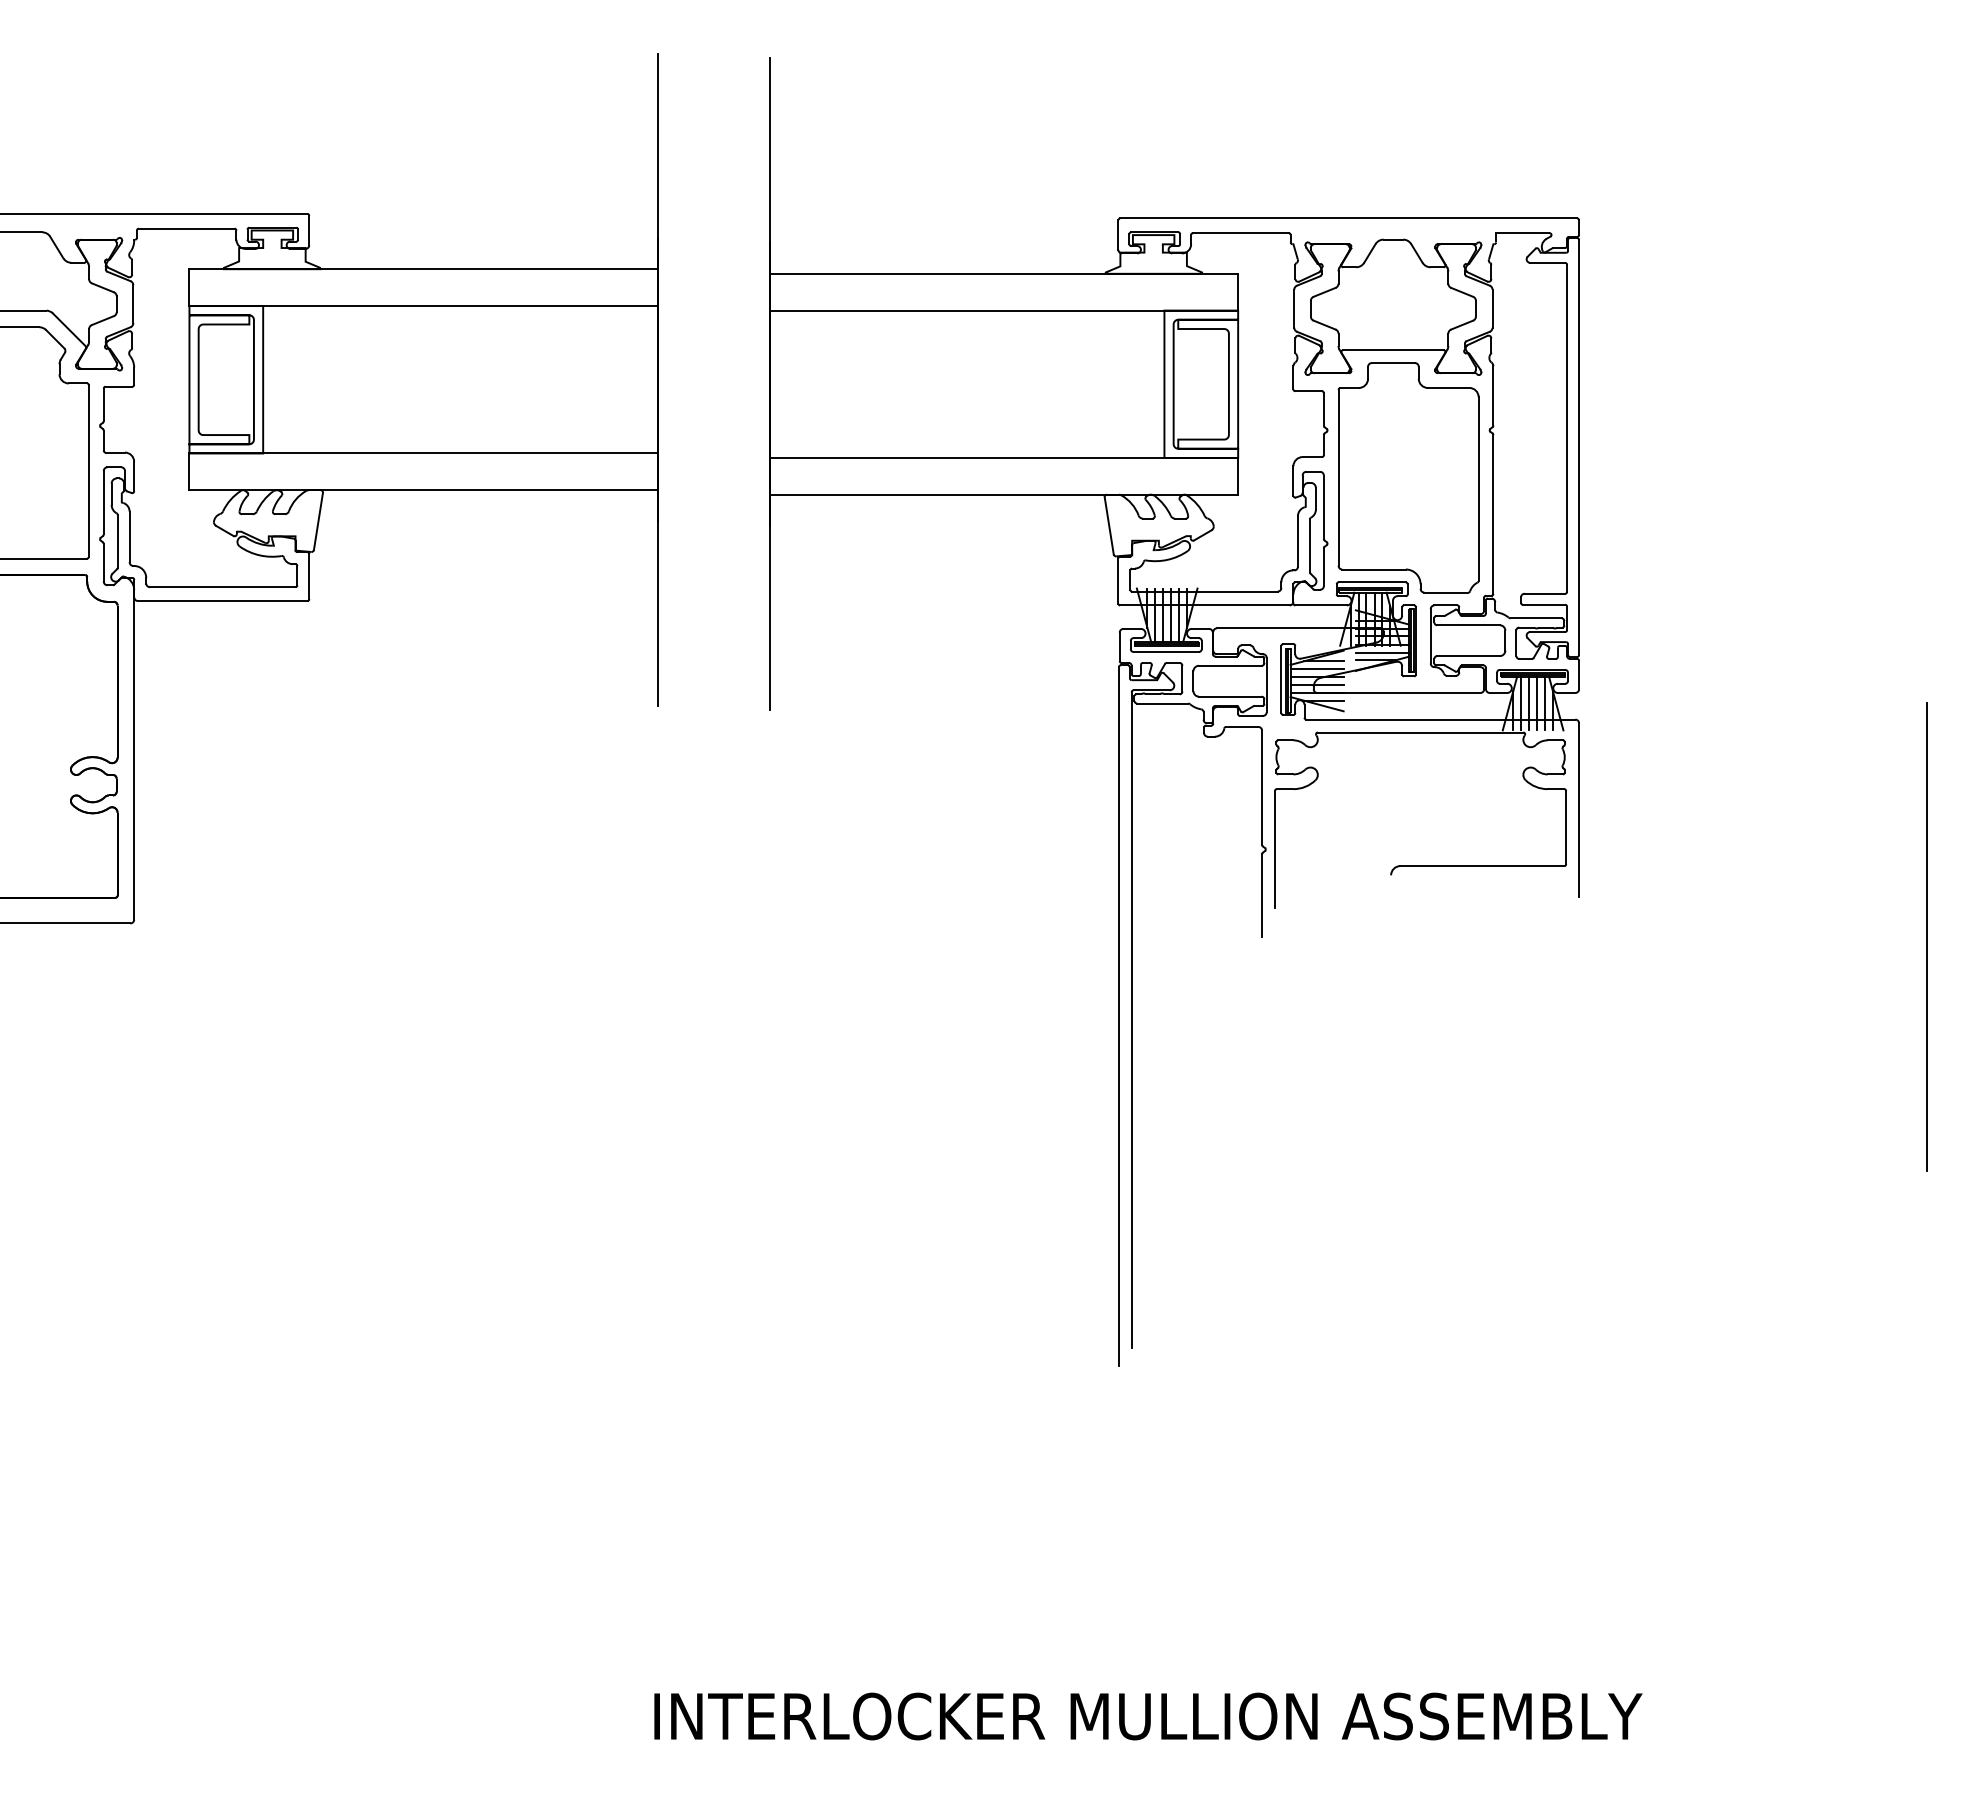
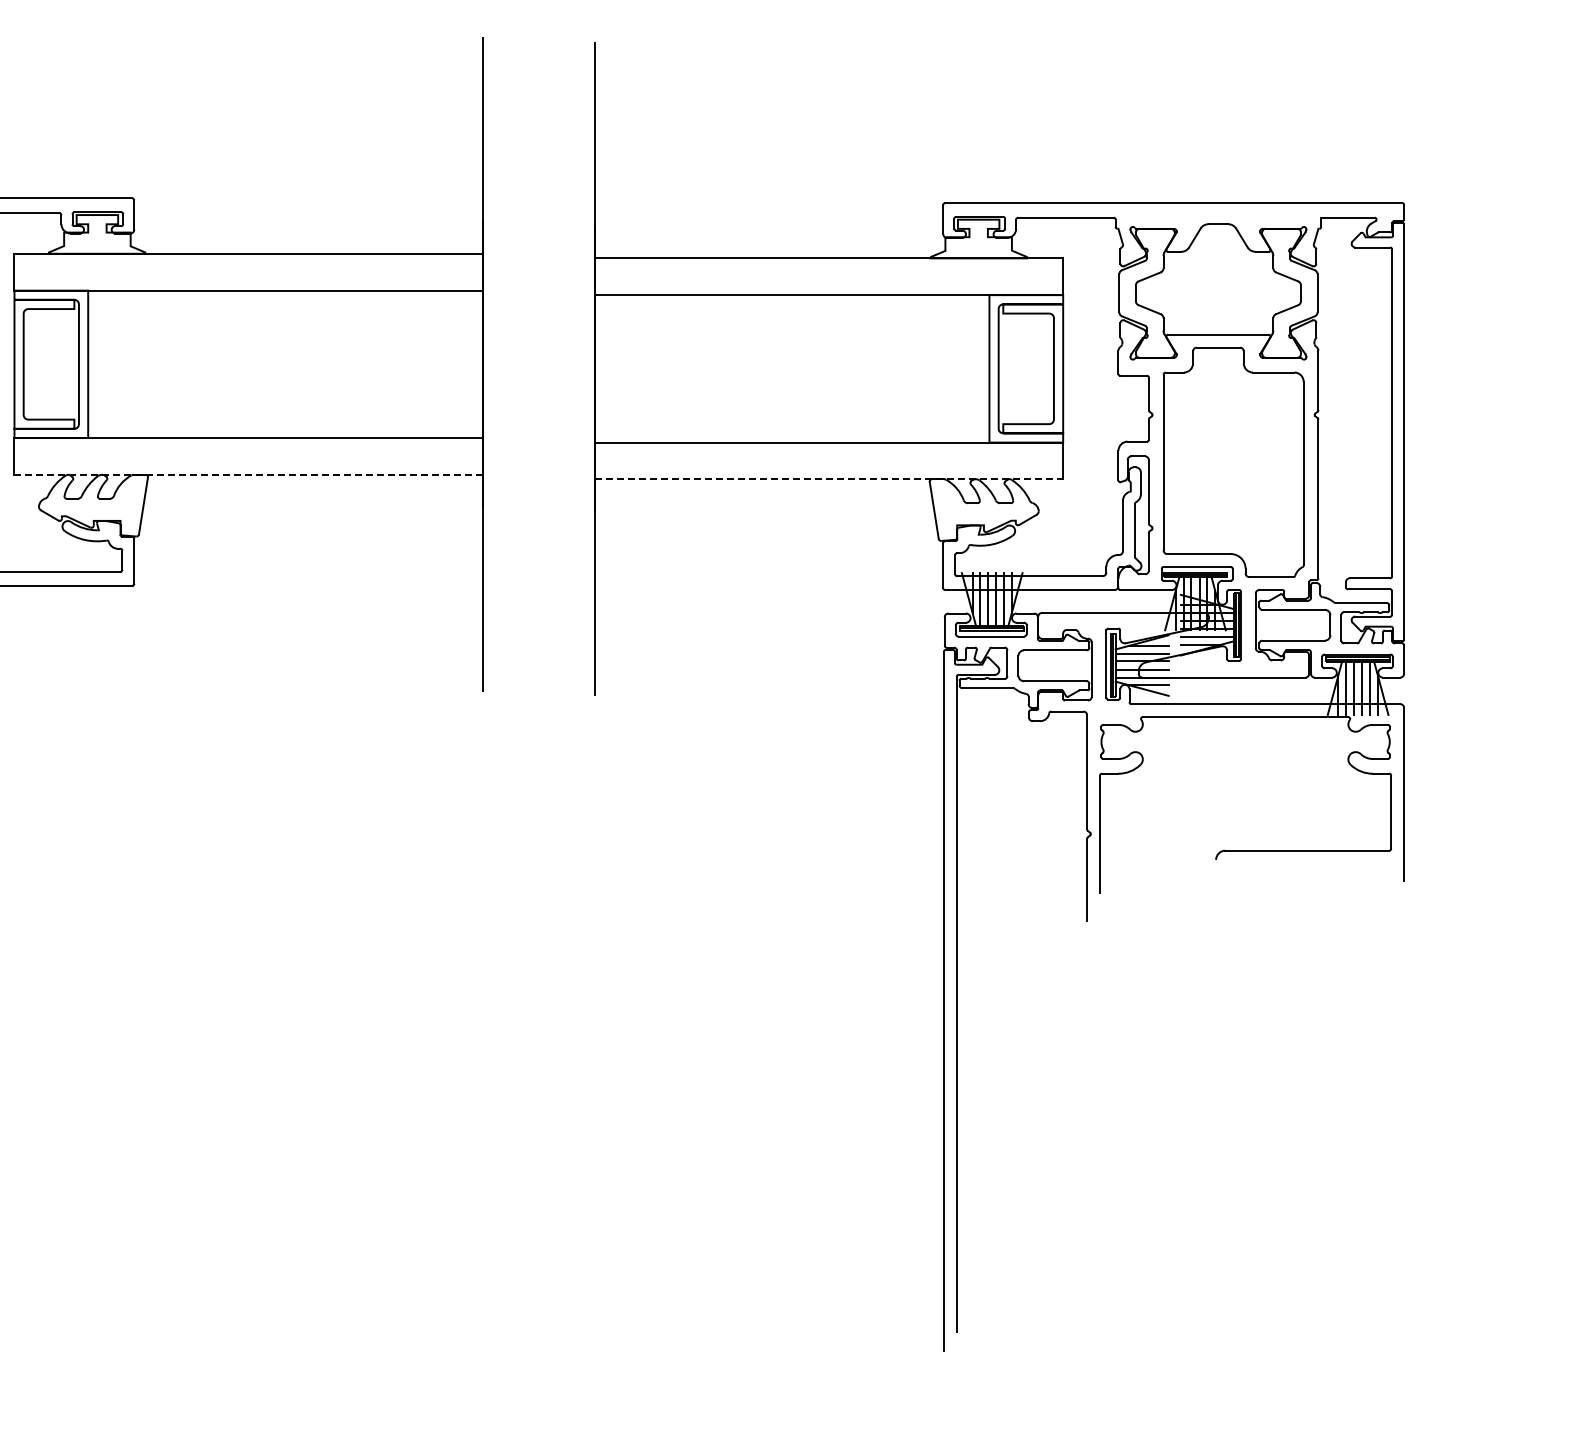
line: (423, 490) -> (248, 475), solid -> dashed
line: (1004, 494) -> (829, 479), solid -> dashed

